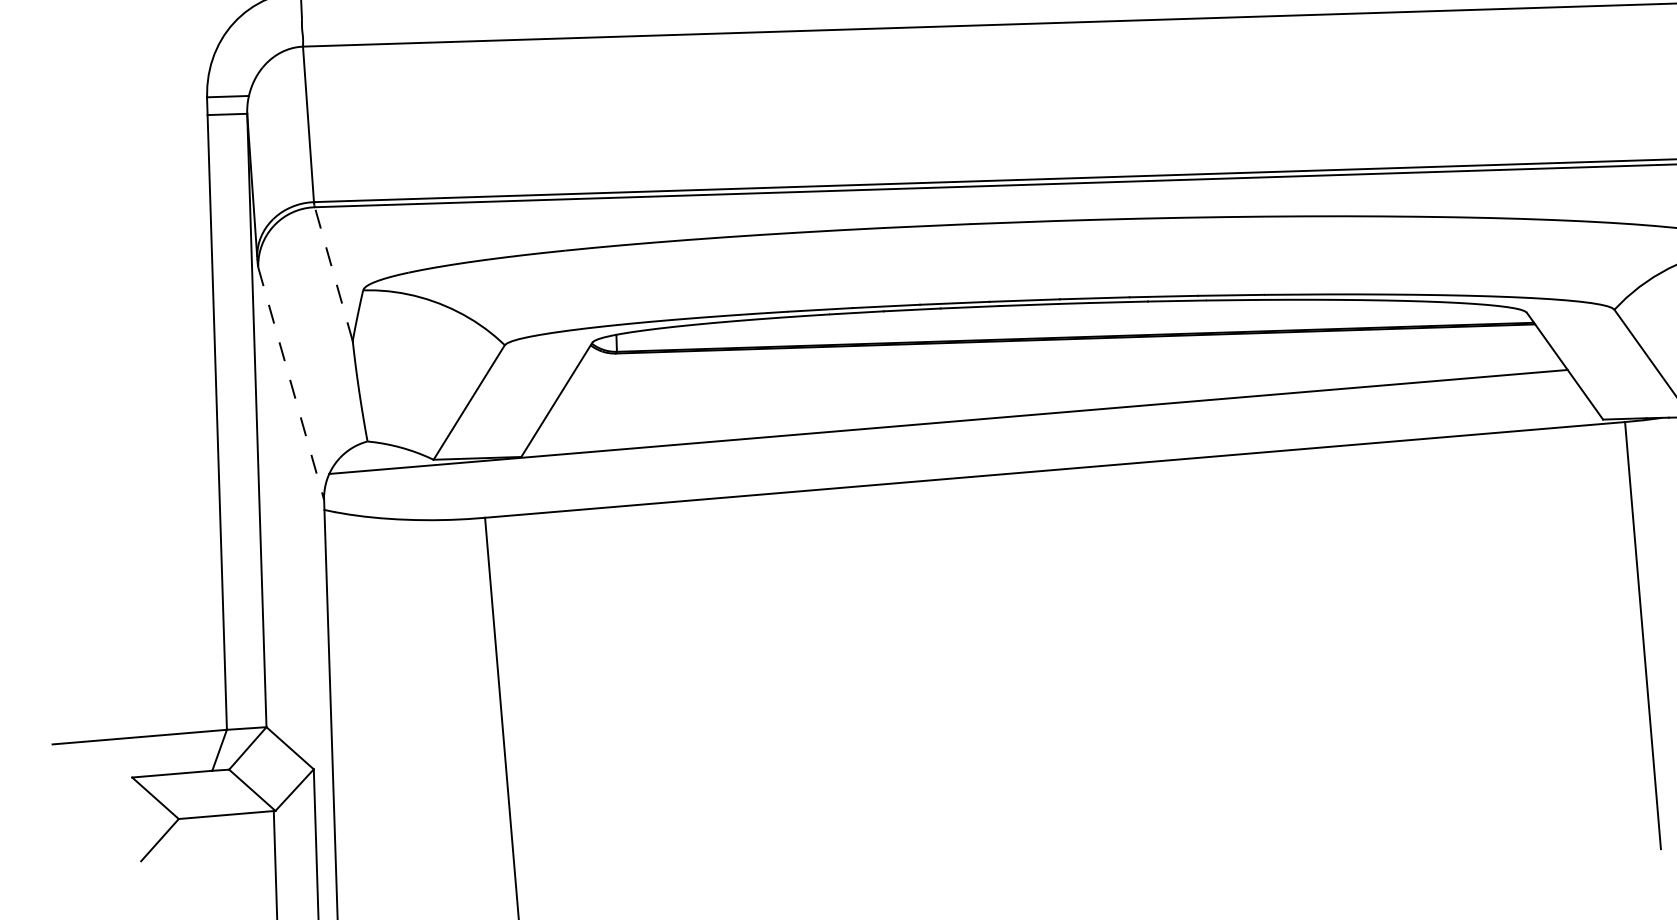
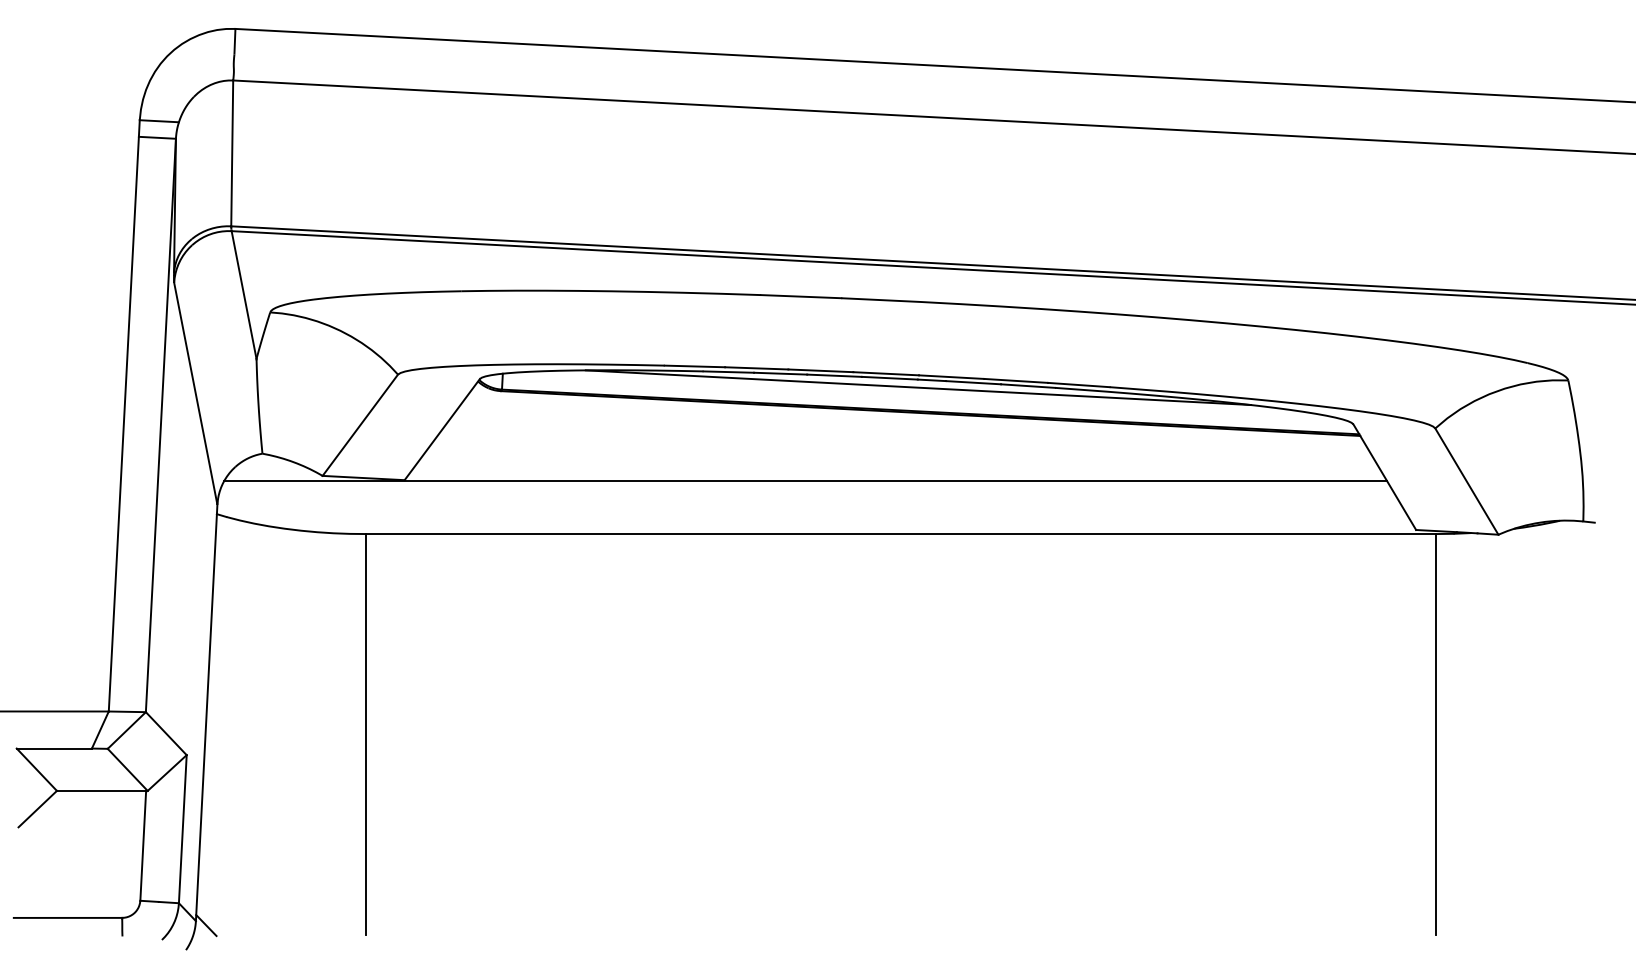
line: (333, 273) -> (243, 294), dashed -> solid
line: (1060, 312) -> (918, 387), added
line: (290, 383) -> (195, 393), dashed -> solid

